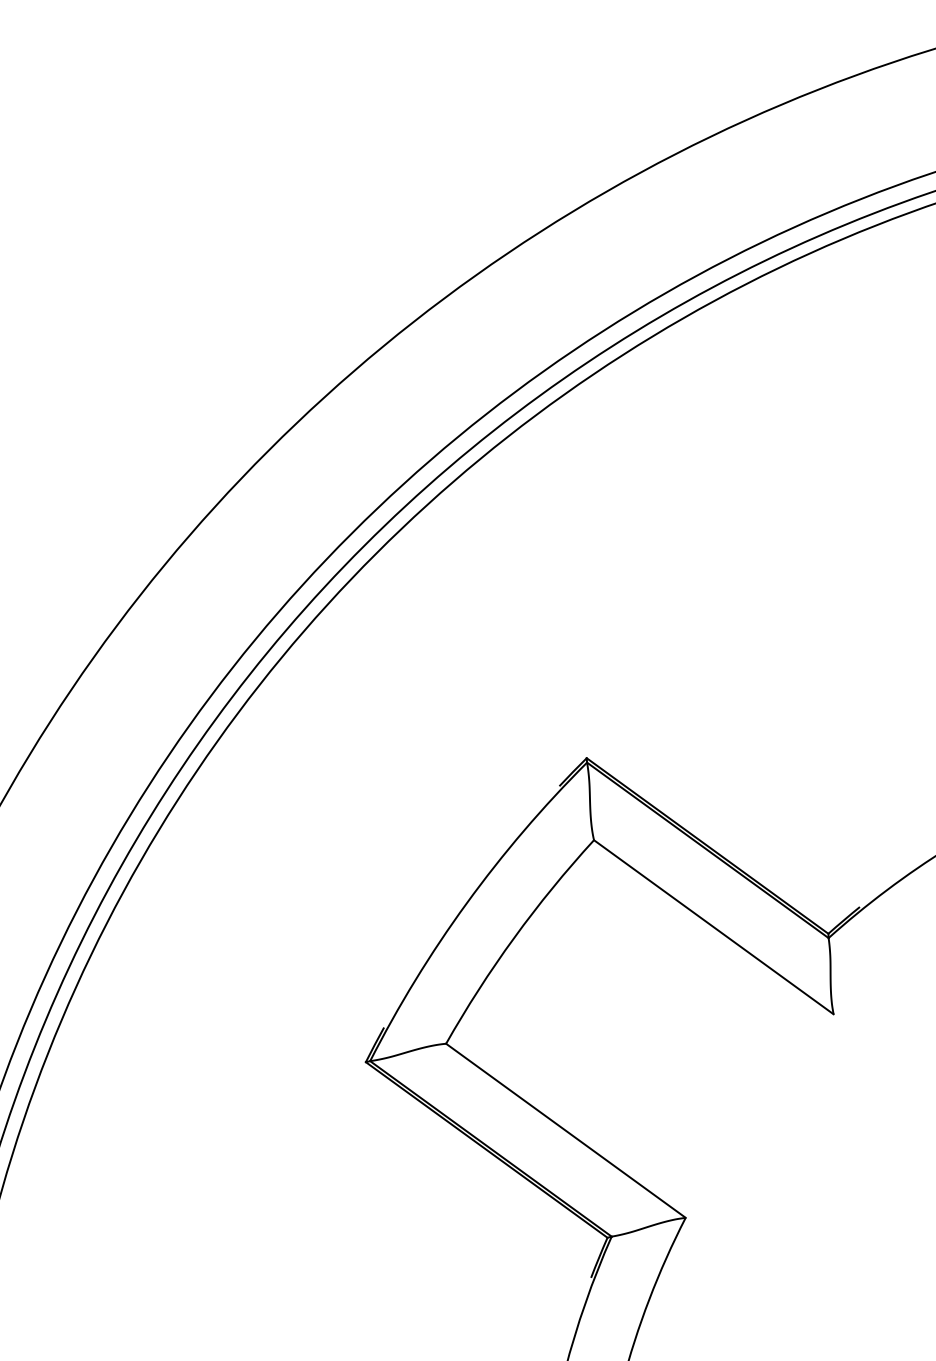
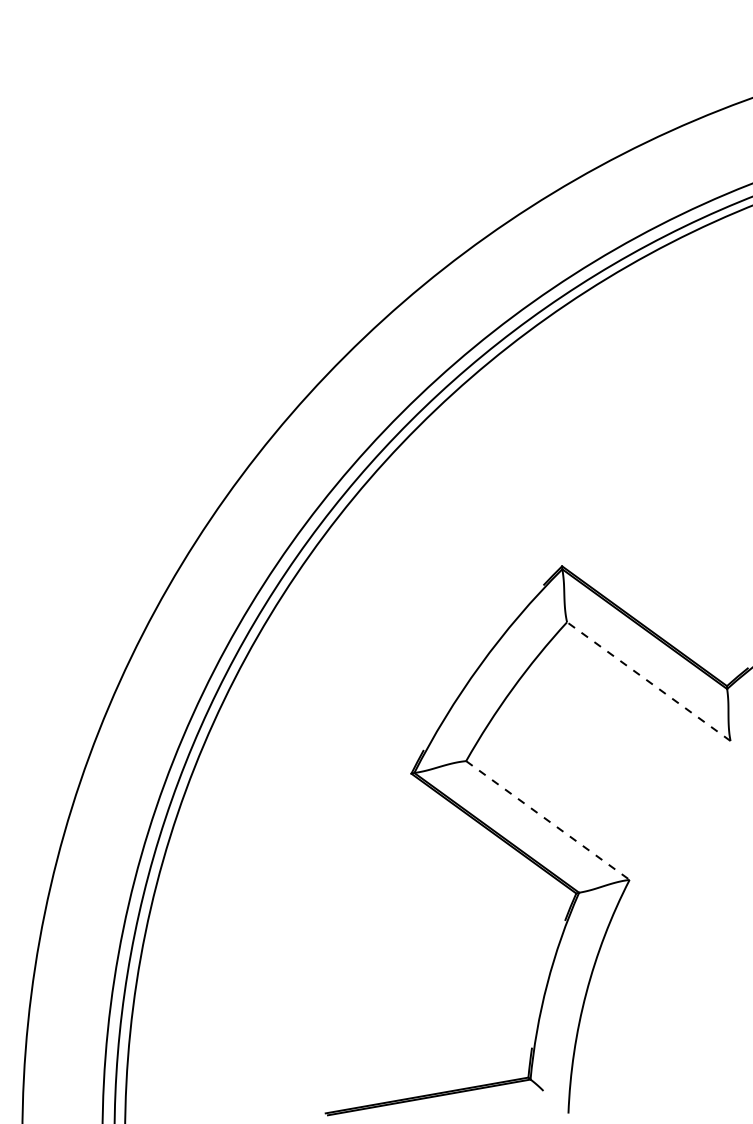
line: (713, 927) -> (648, 681), solid -> dashed
line: (566, 1130) -> (548, 820), solid -> dashed

